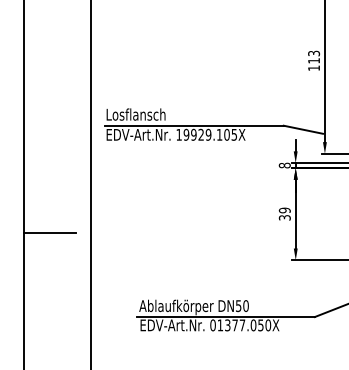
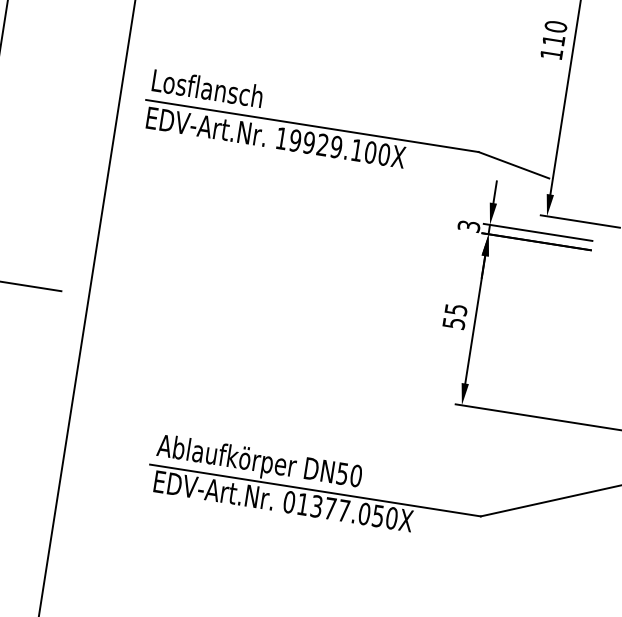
text: (314, 53) -> (556, 26), 113 -> 110
text: (234, 134) -> (384, 154), 19929.105X -> 19929.100X
text: (284, 165) -> (468, 226), 8 -> 3
text: (284, 213) -> (454, 315), 39 -> 55

